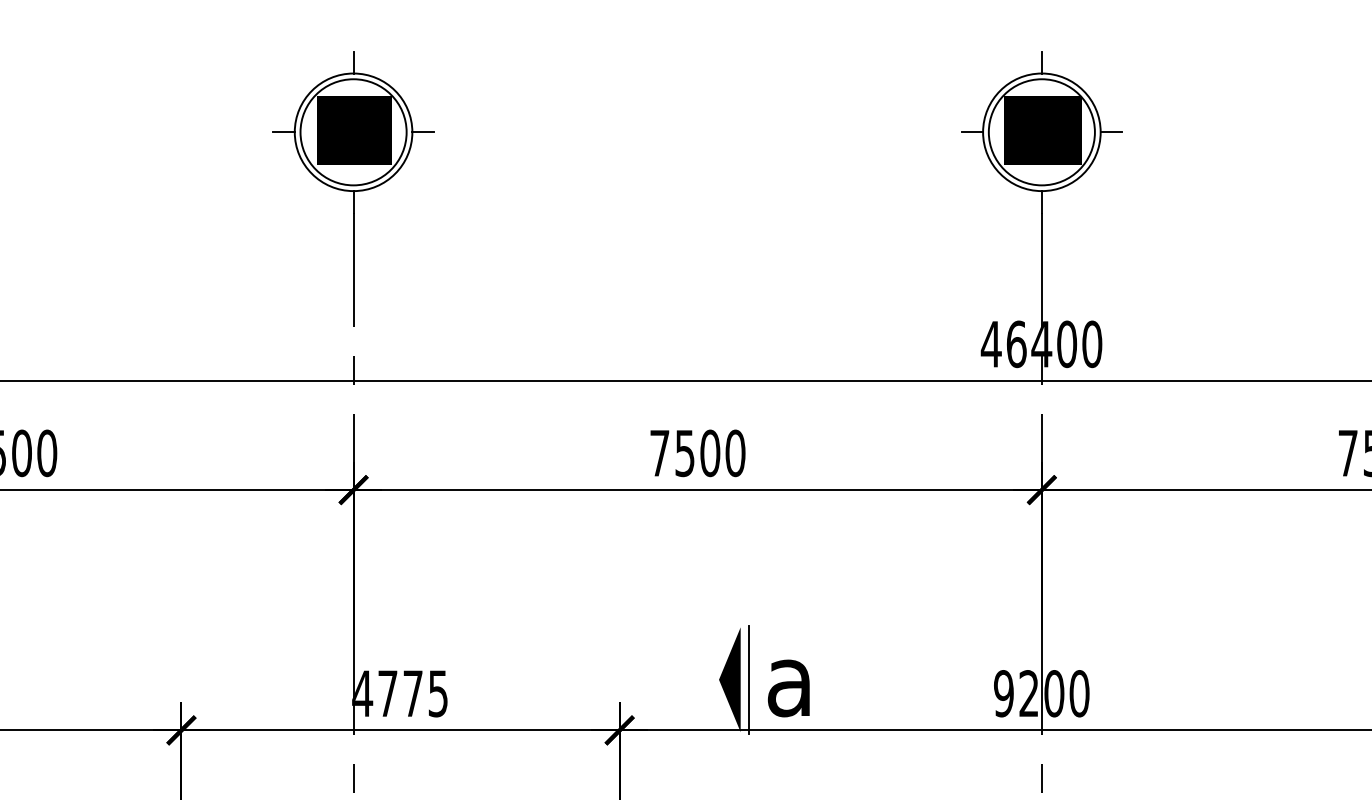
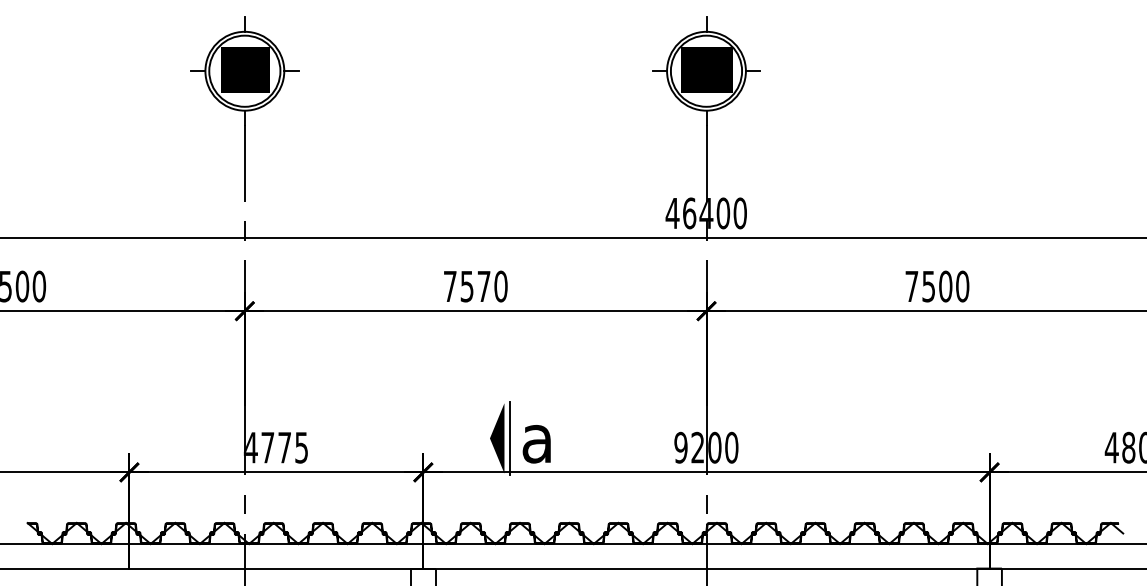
text: (709, 453) -> (483, 286), 7500 -> 7570

